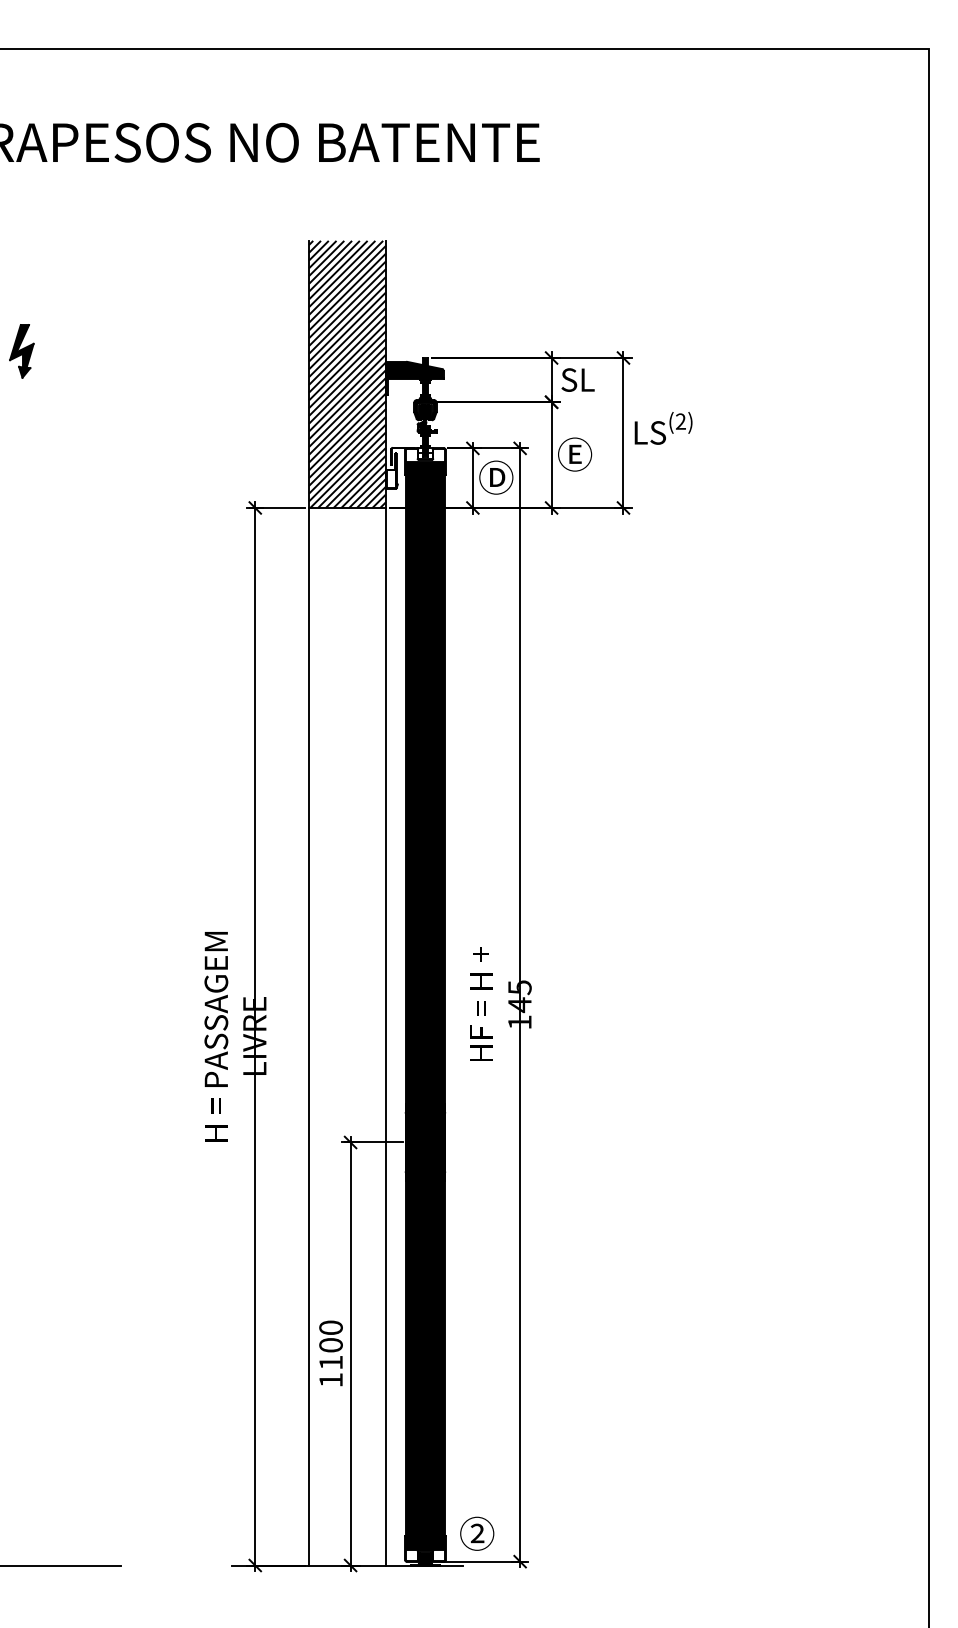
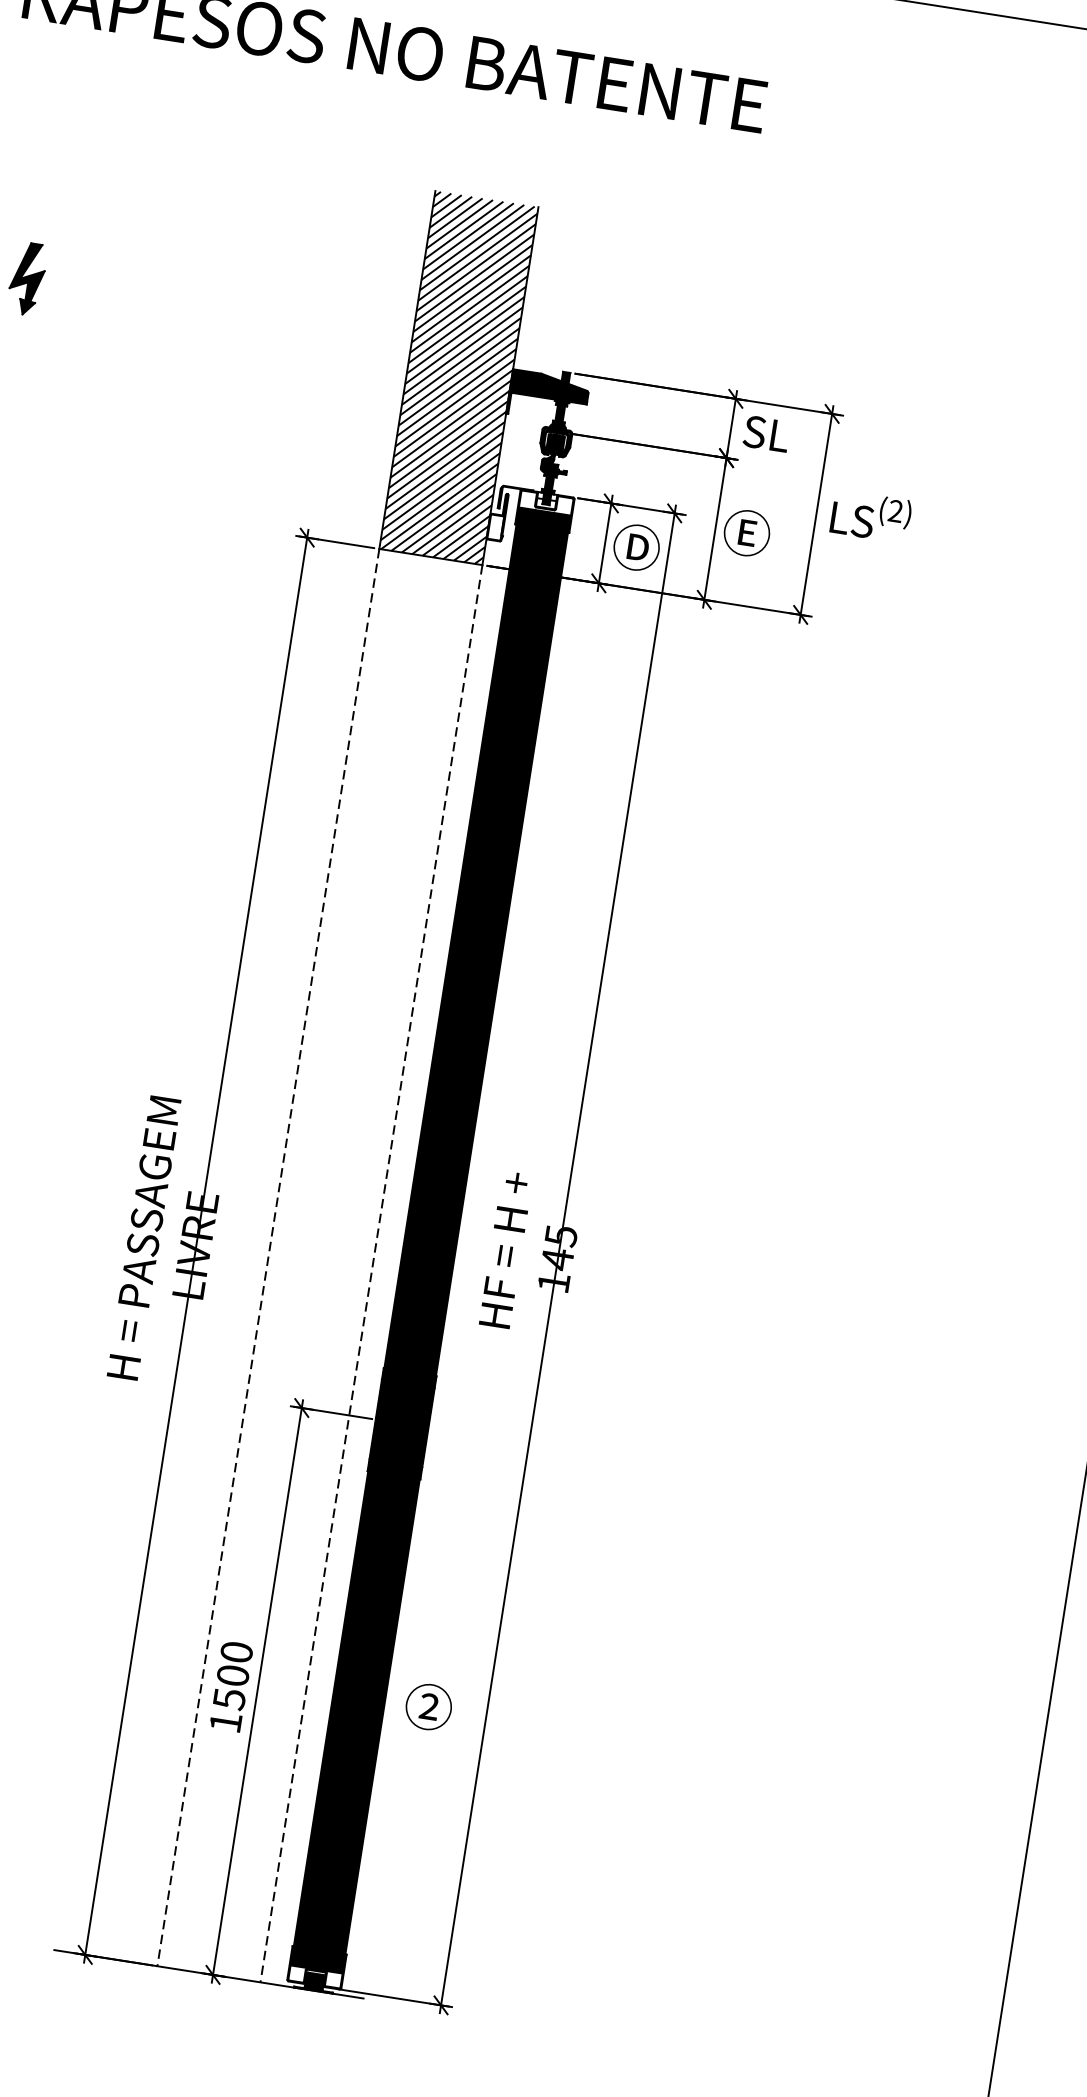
line: (309, 1036) -> (268, 1257), solid -> dashed
line: (386, 1036) -> (372, 1273), solid -> dashed
text: (330, 1362) -> (228, 1698), 1100 -> 1500
text: (477, 1533) -> (429, 1706), moved

